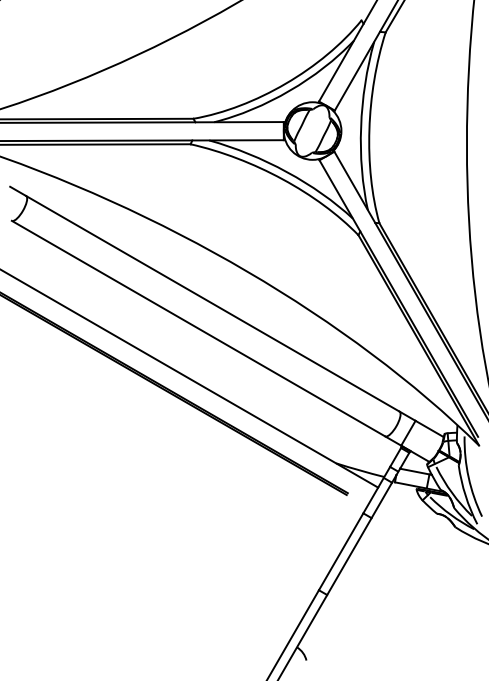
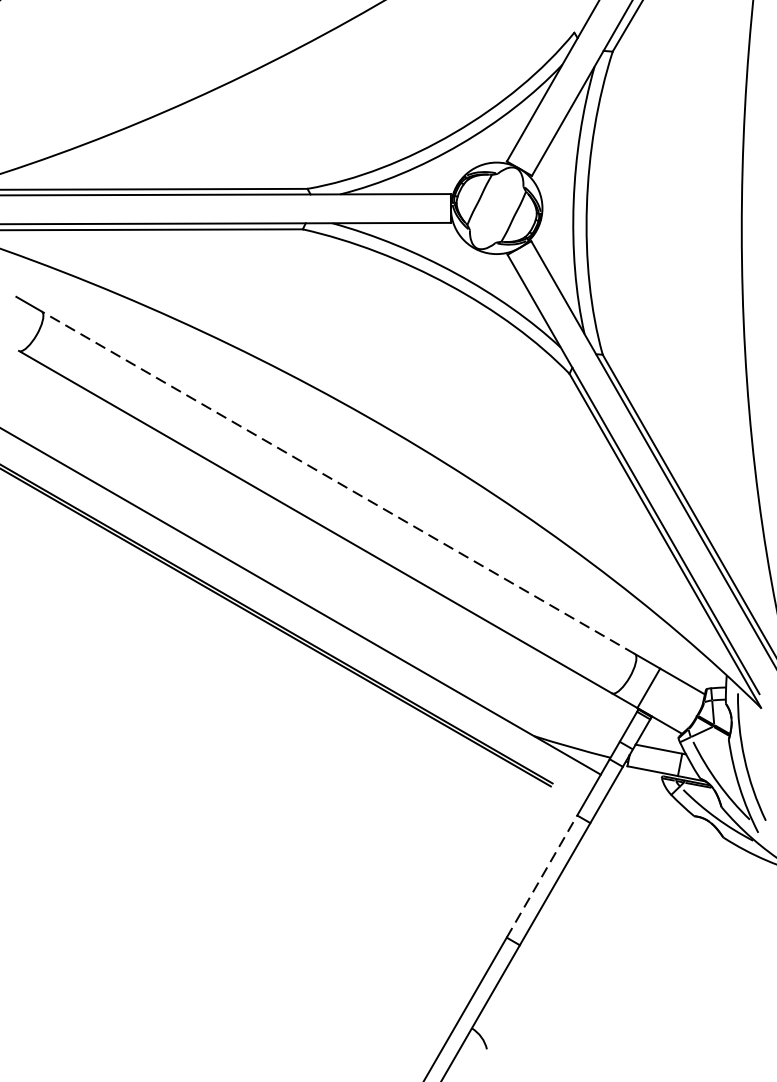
line: (212, 303) -> (337, 482), solid -> dashed
line: (341, 551) -> (542, 876), solid -> dashed

